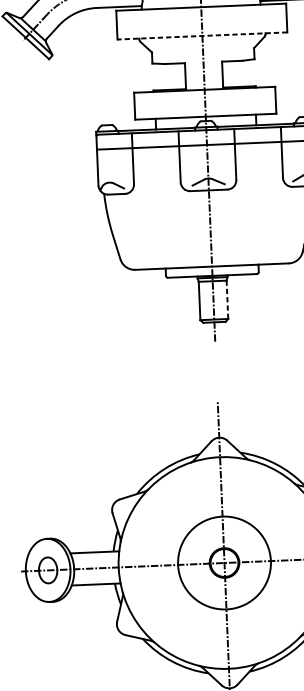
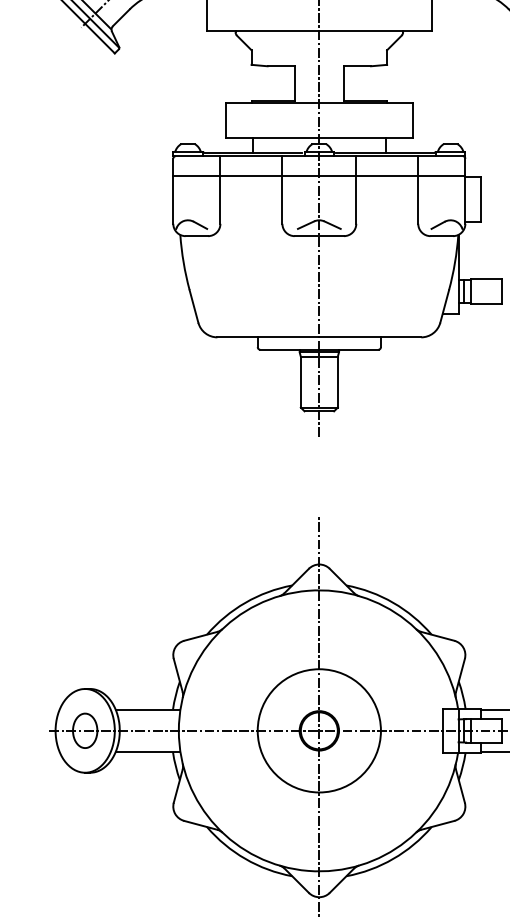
line: (202, 36) -> (319, 31), dashed -> solid
line: (227, 299) -> (337, 381), dashed -> solid

